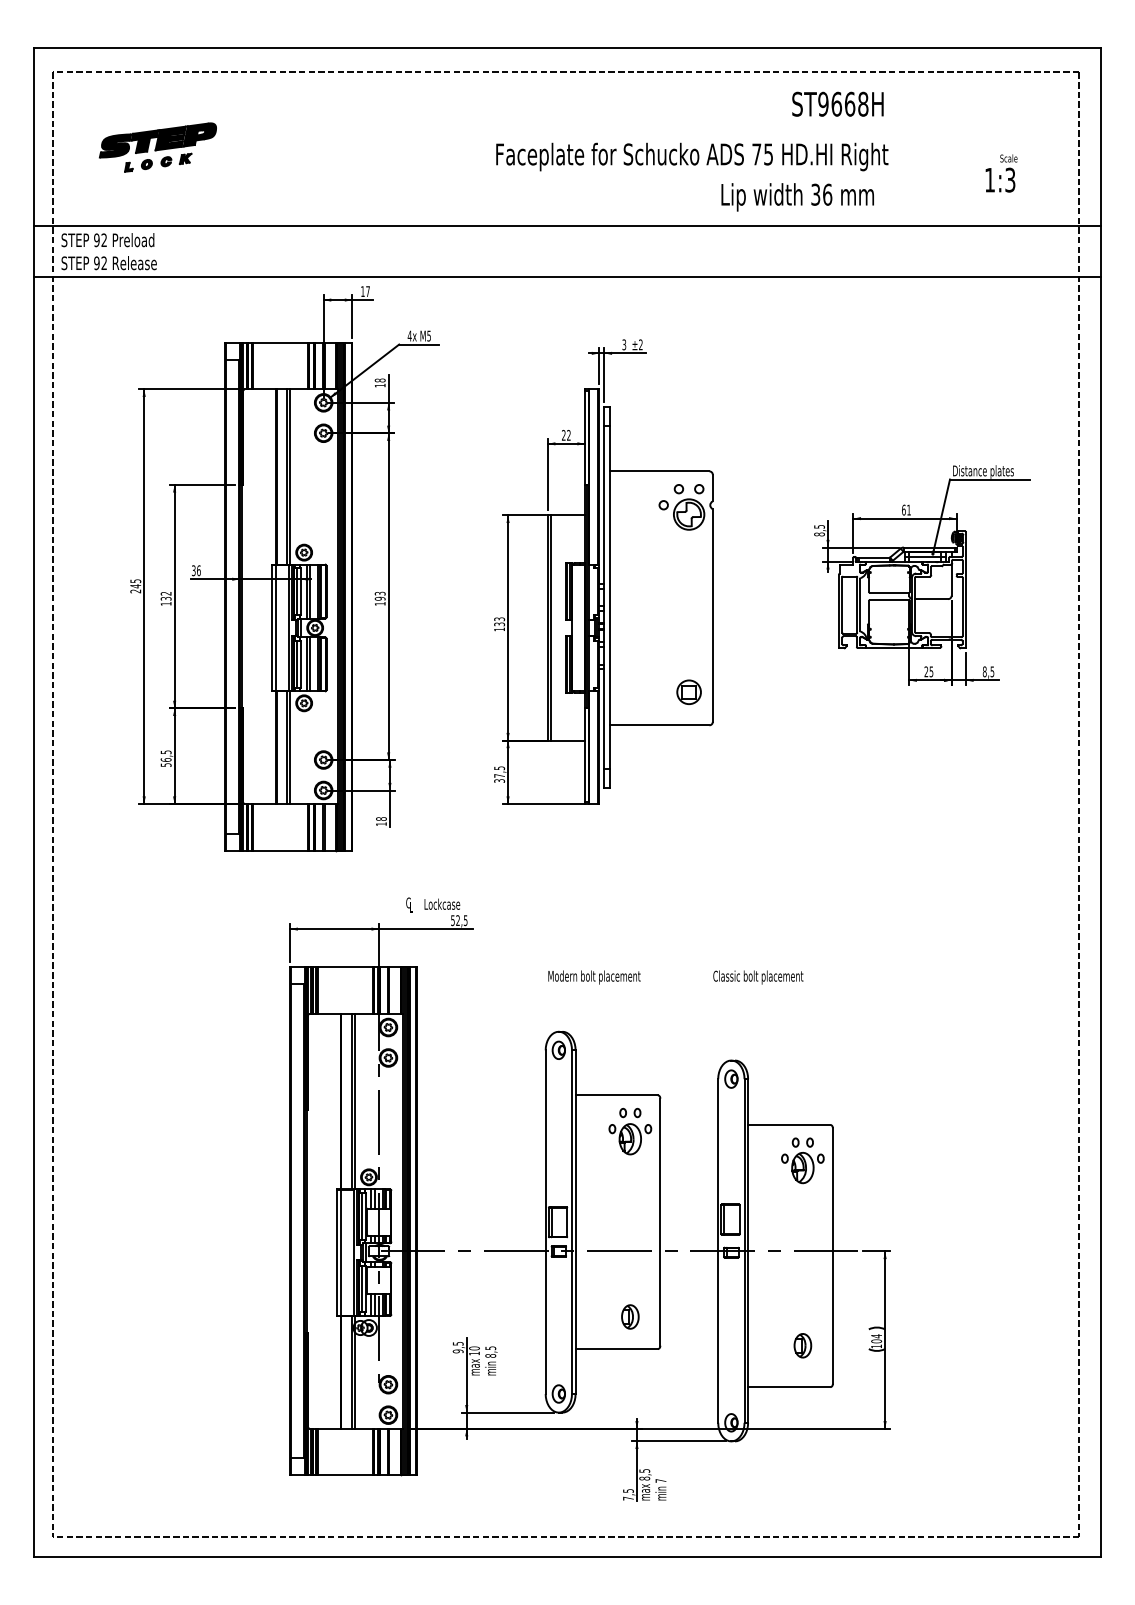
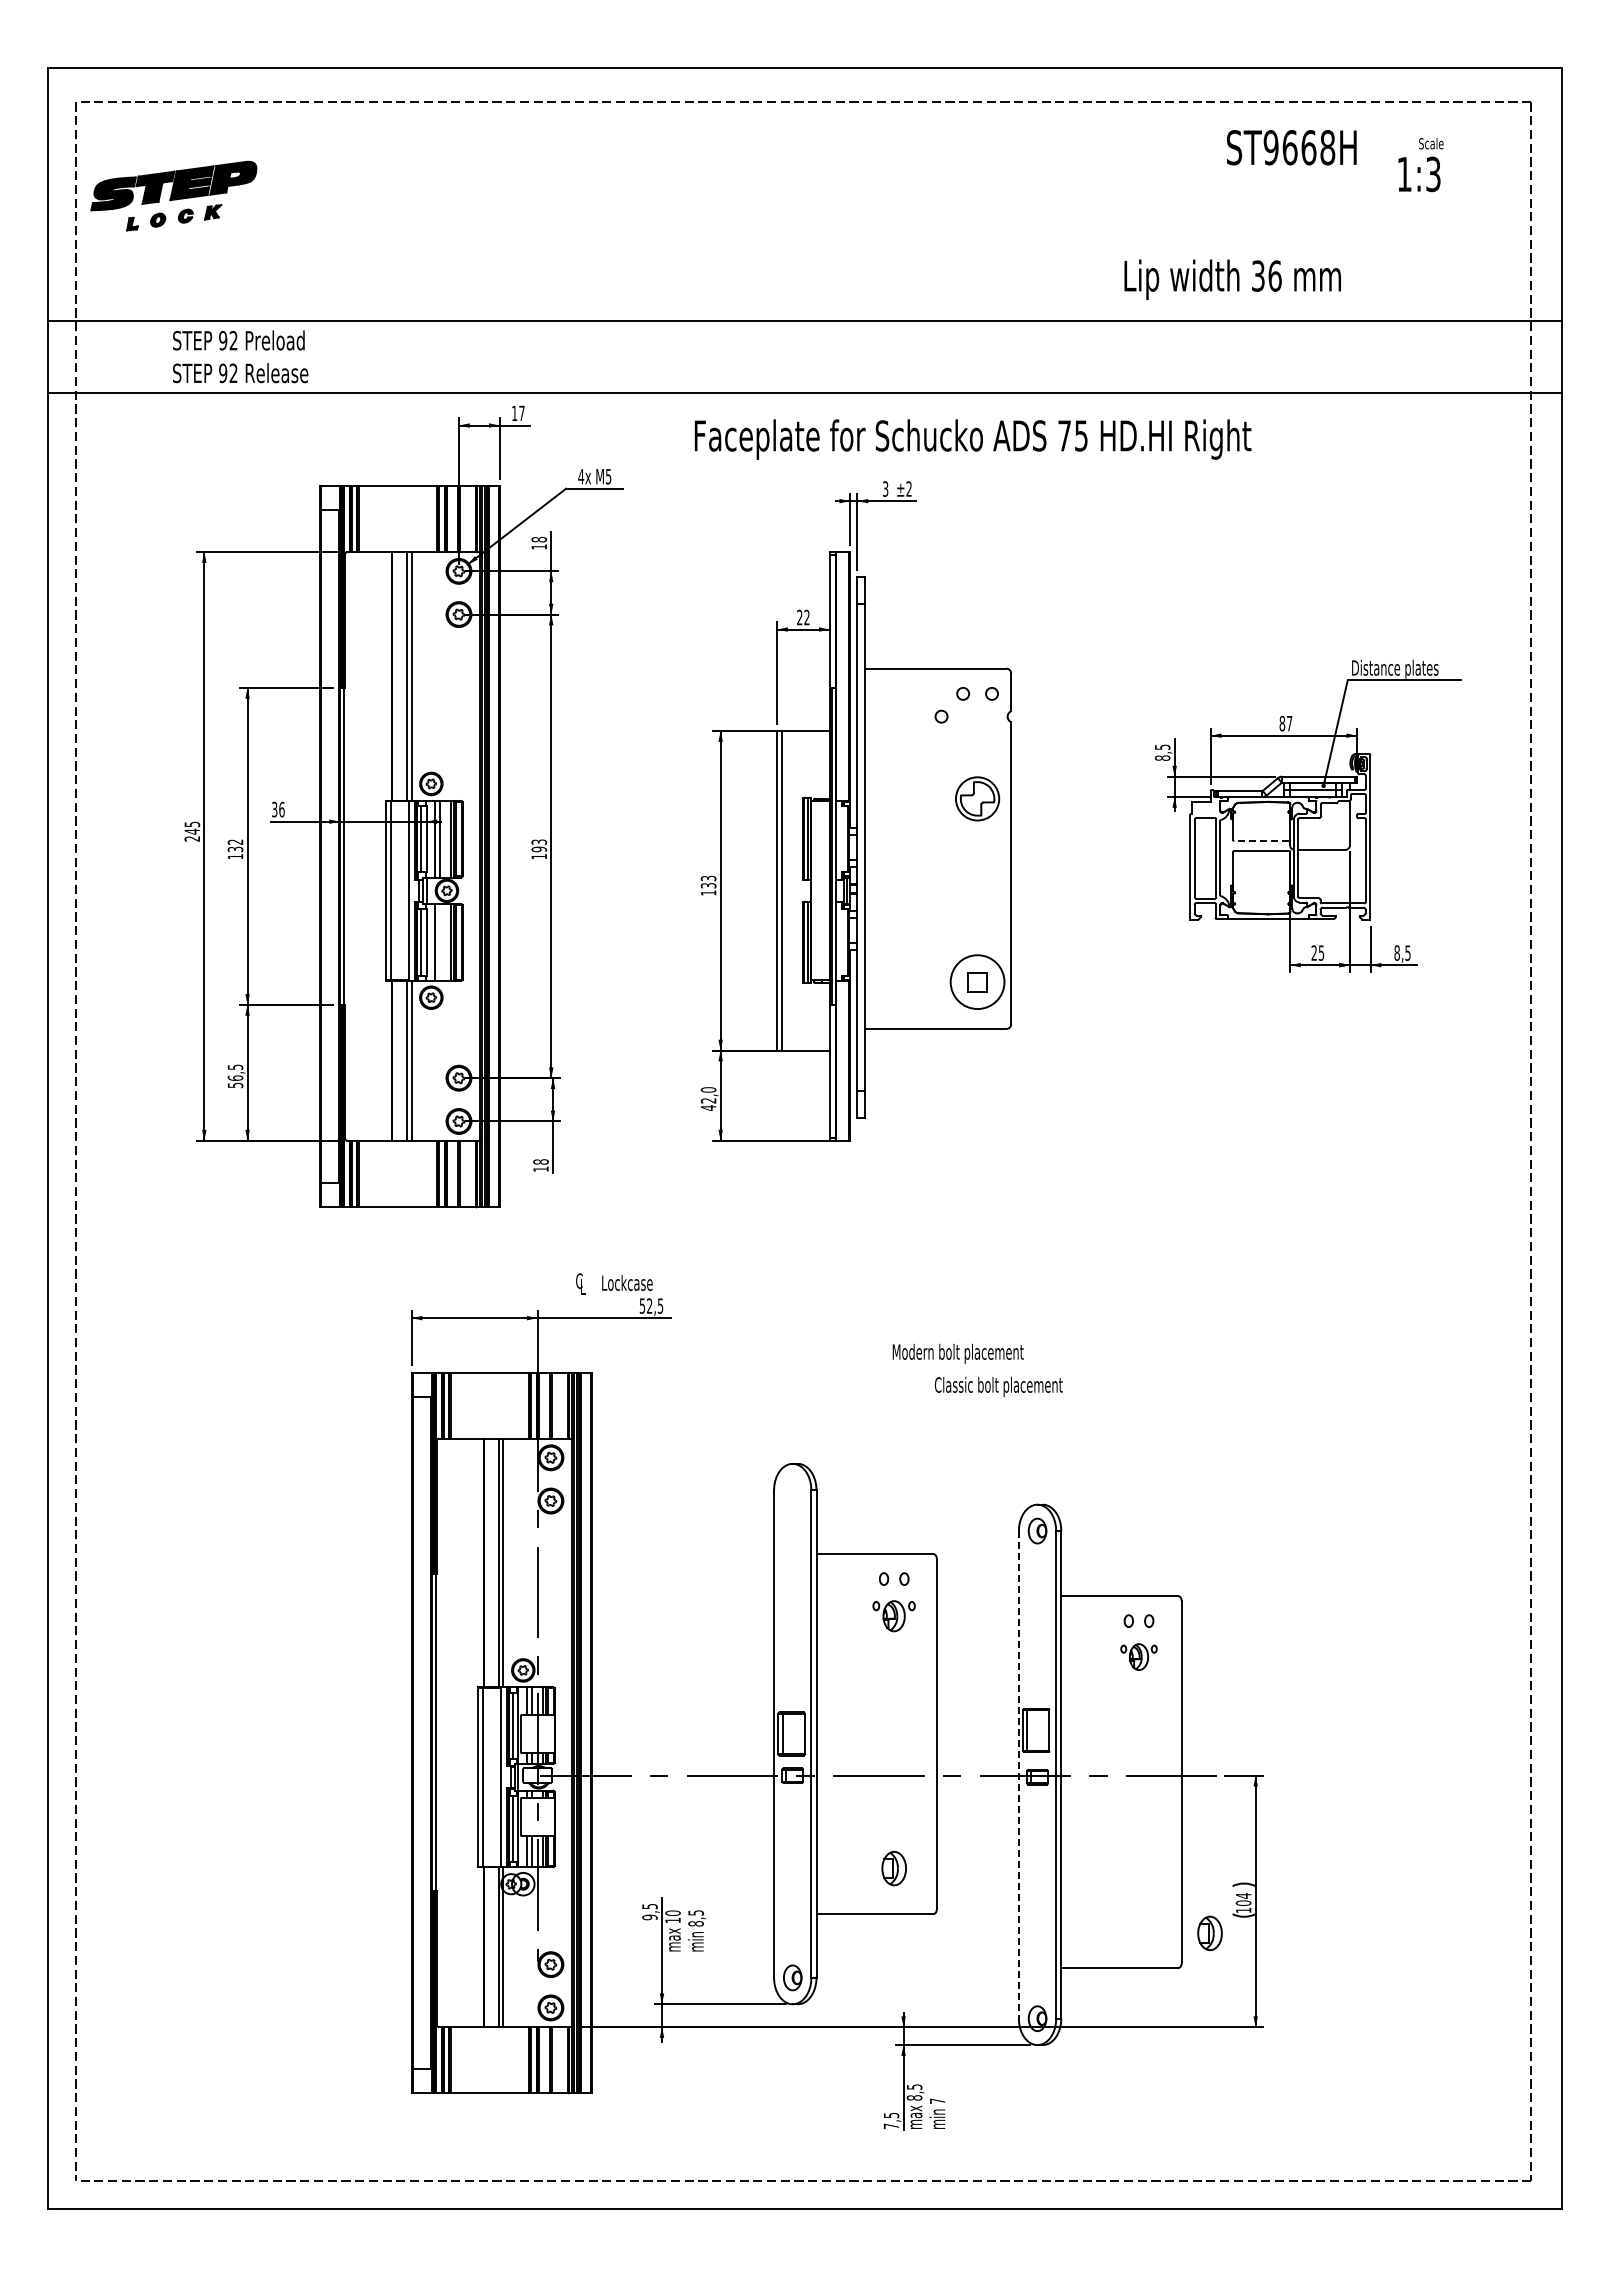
text: (837, 104) -> (1291, 147), moved
part: (157, 147) -> (173, 195), moved
text: (692, 156) -> (973, 439), moved
text: (1001, 173) -> (1420, 164), moved
text: (797, 197) -> (1232, 279), moved
text: (109, 251) -> (240, 356), moved
text: (906, 510) -> (1285, 723), 61 -> 87
part: (689, 514) -> (977, 798), moved
line: (889, 593) -> (1261, 841), solid -> dashed
line: (309, 664) -> (439, 942), removed
circle: (689, 691) -> (977, 981), size x1.6
text: (499, 775) -> (708, 1099), 37,5 -> 42,0
text: (593, 977) -> (957, 1353), moved
text: (758, 977) -> (998, 1386), moved
part: (558, 1049) -> (792, 1489), removed
part: (629, 1138) -> (893, 1615), size x0.7
part: (802, 1167) -> (1138, 1656), size x0.6
line: (717, 1250) -> (1018, 1774), solid -> dashed
part: (802, 1345) -> (1209, 1933), moved

